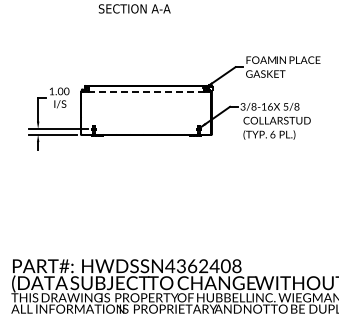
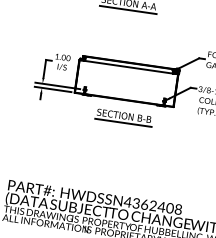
line: (134, 17) -> (127, 9), added
line: (145, 91) -> (128, 66), dashed -> solid
part: (149, 157) -> (124, 117), added

